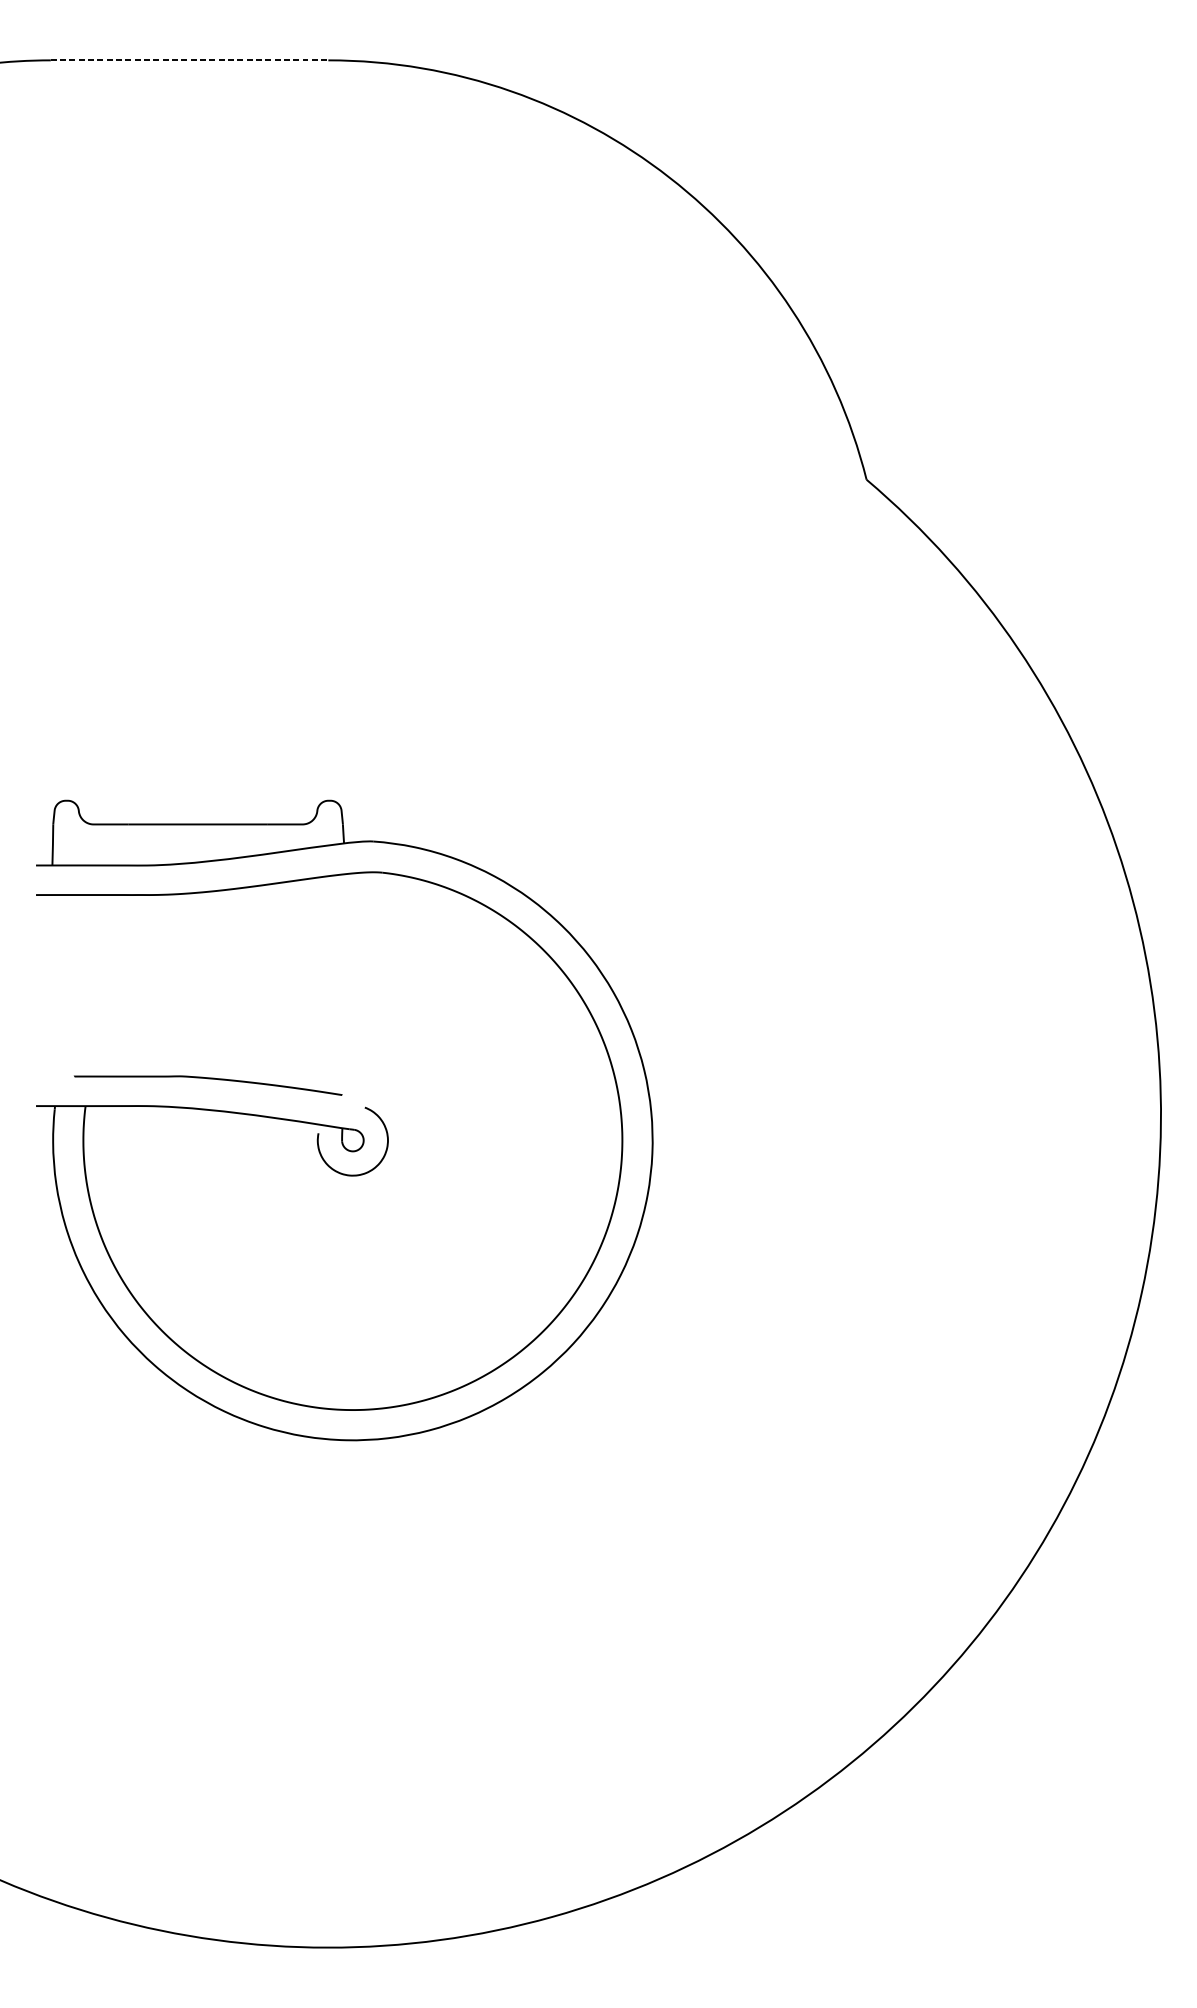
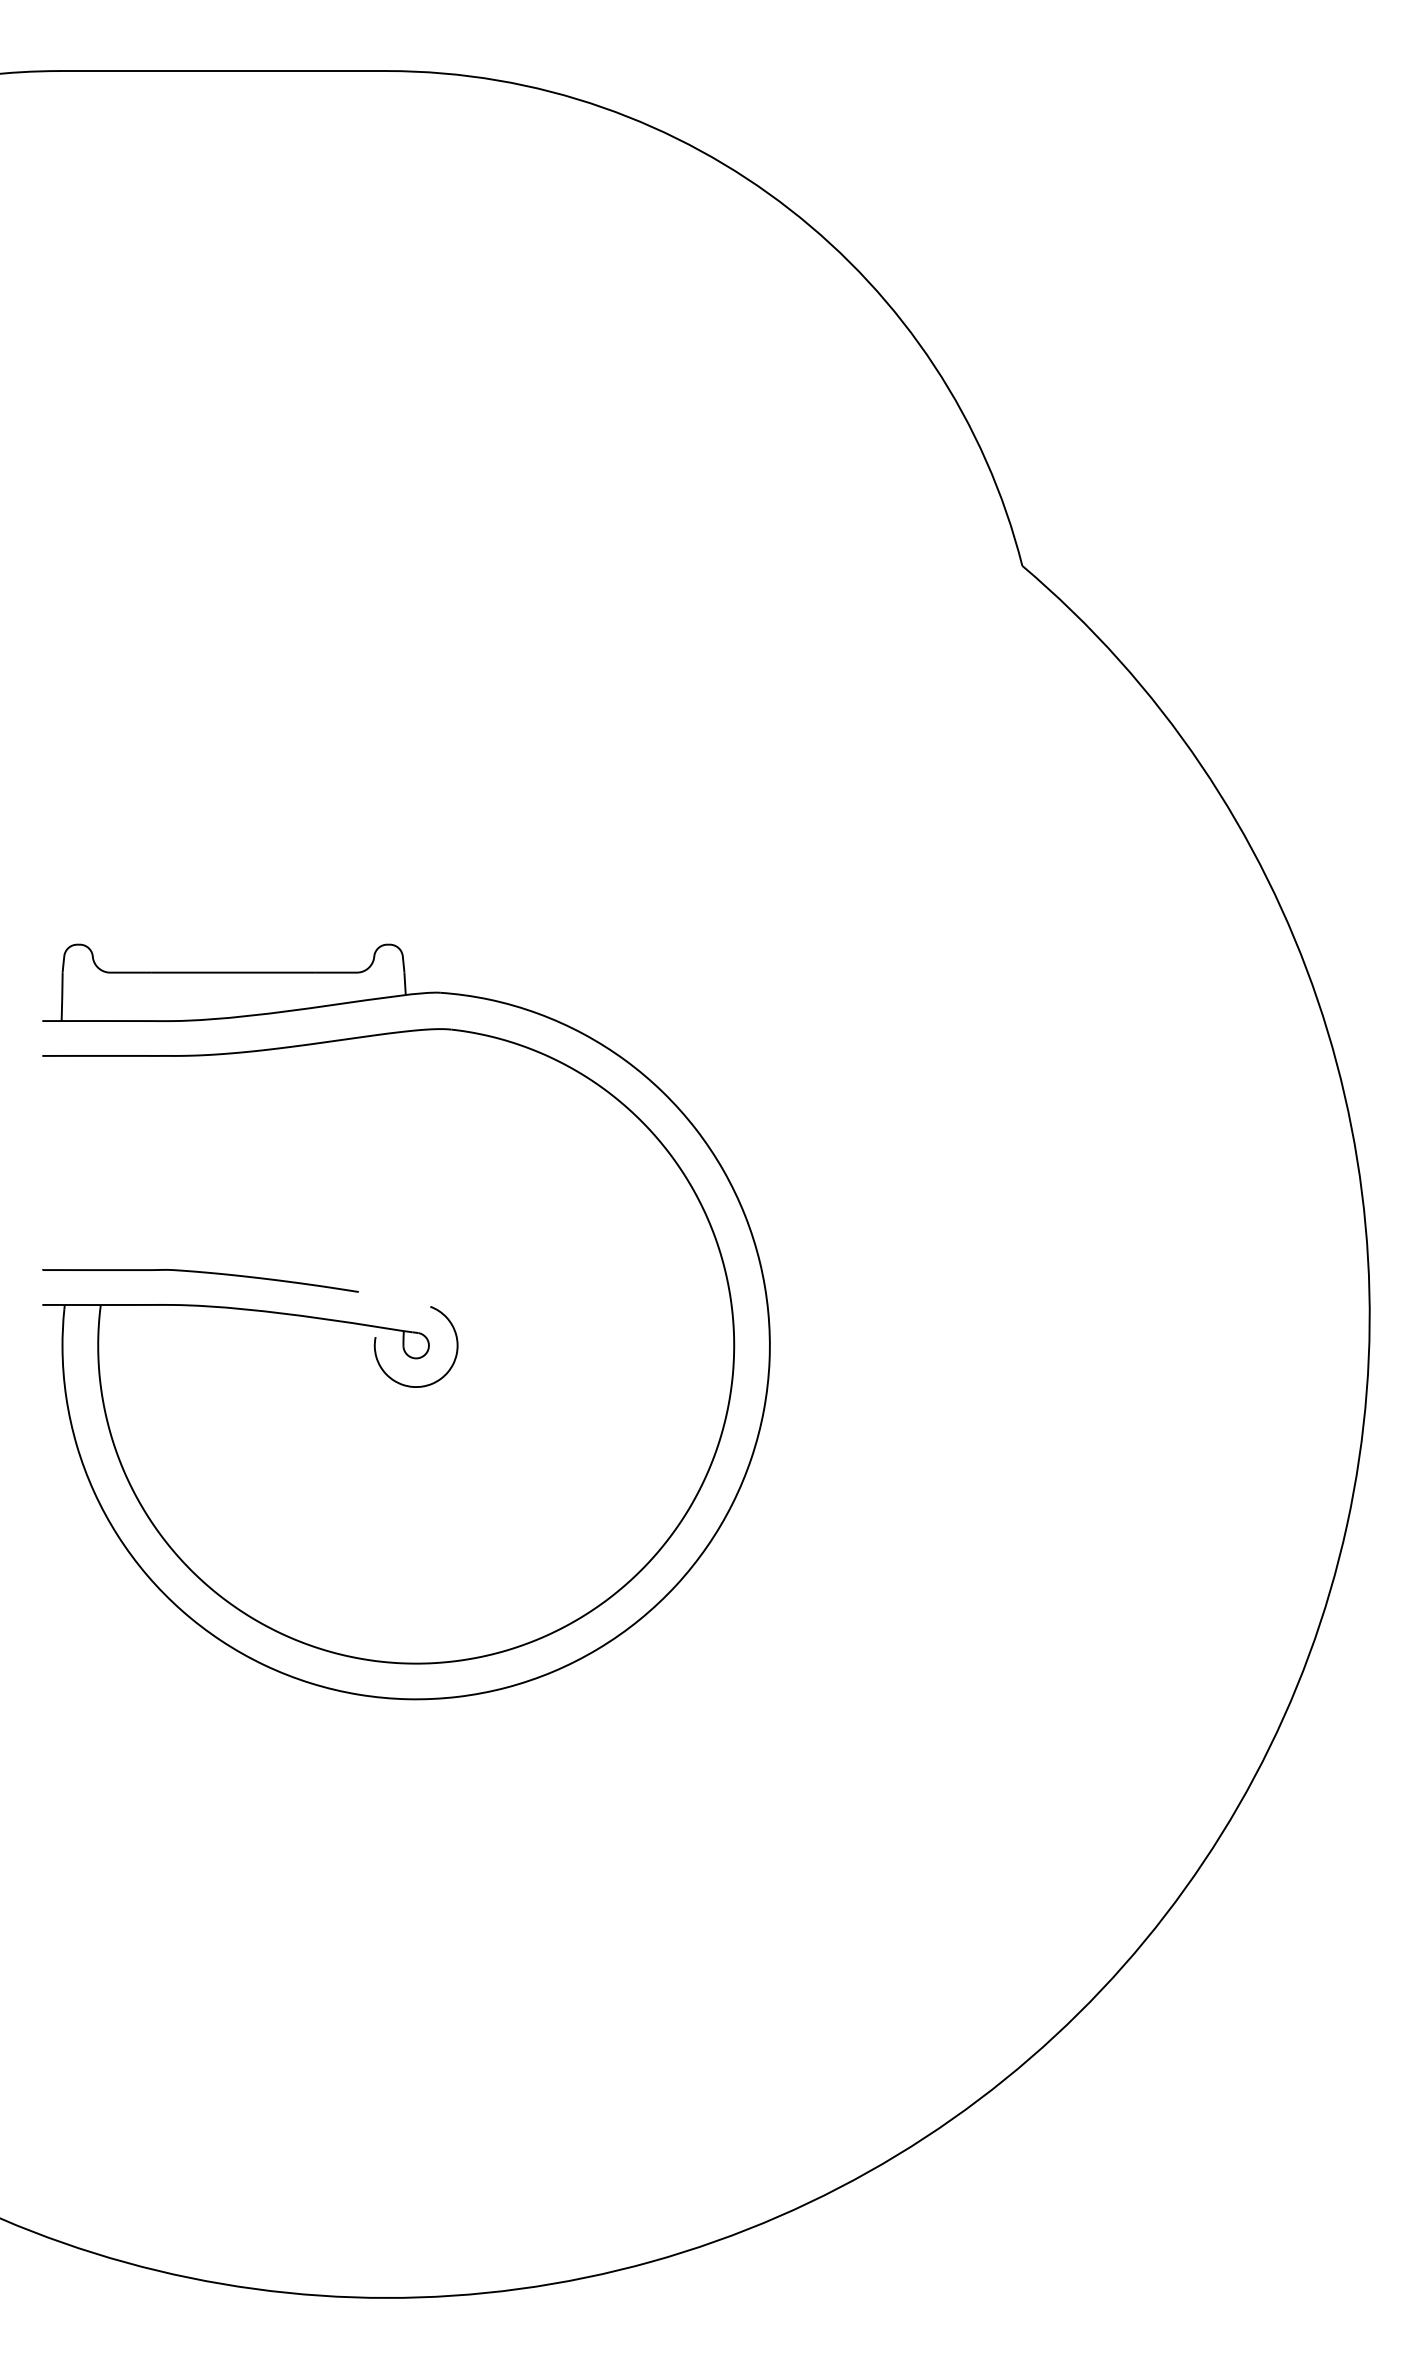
line: (189, 60) -> (223, 71), dashed -> solid
curve: (209, 1079) -> (201, 1273), moved

